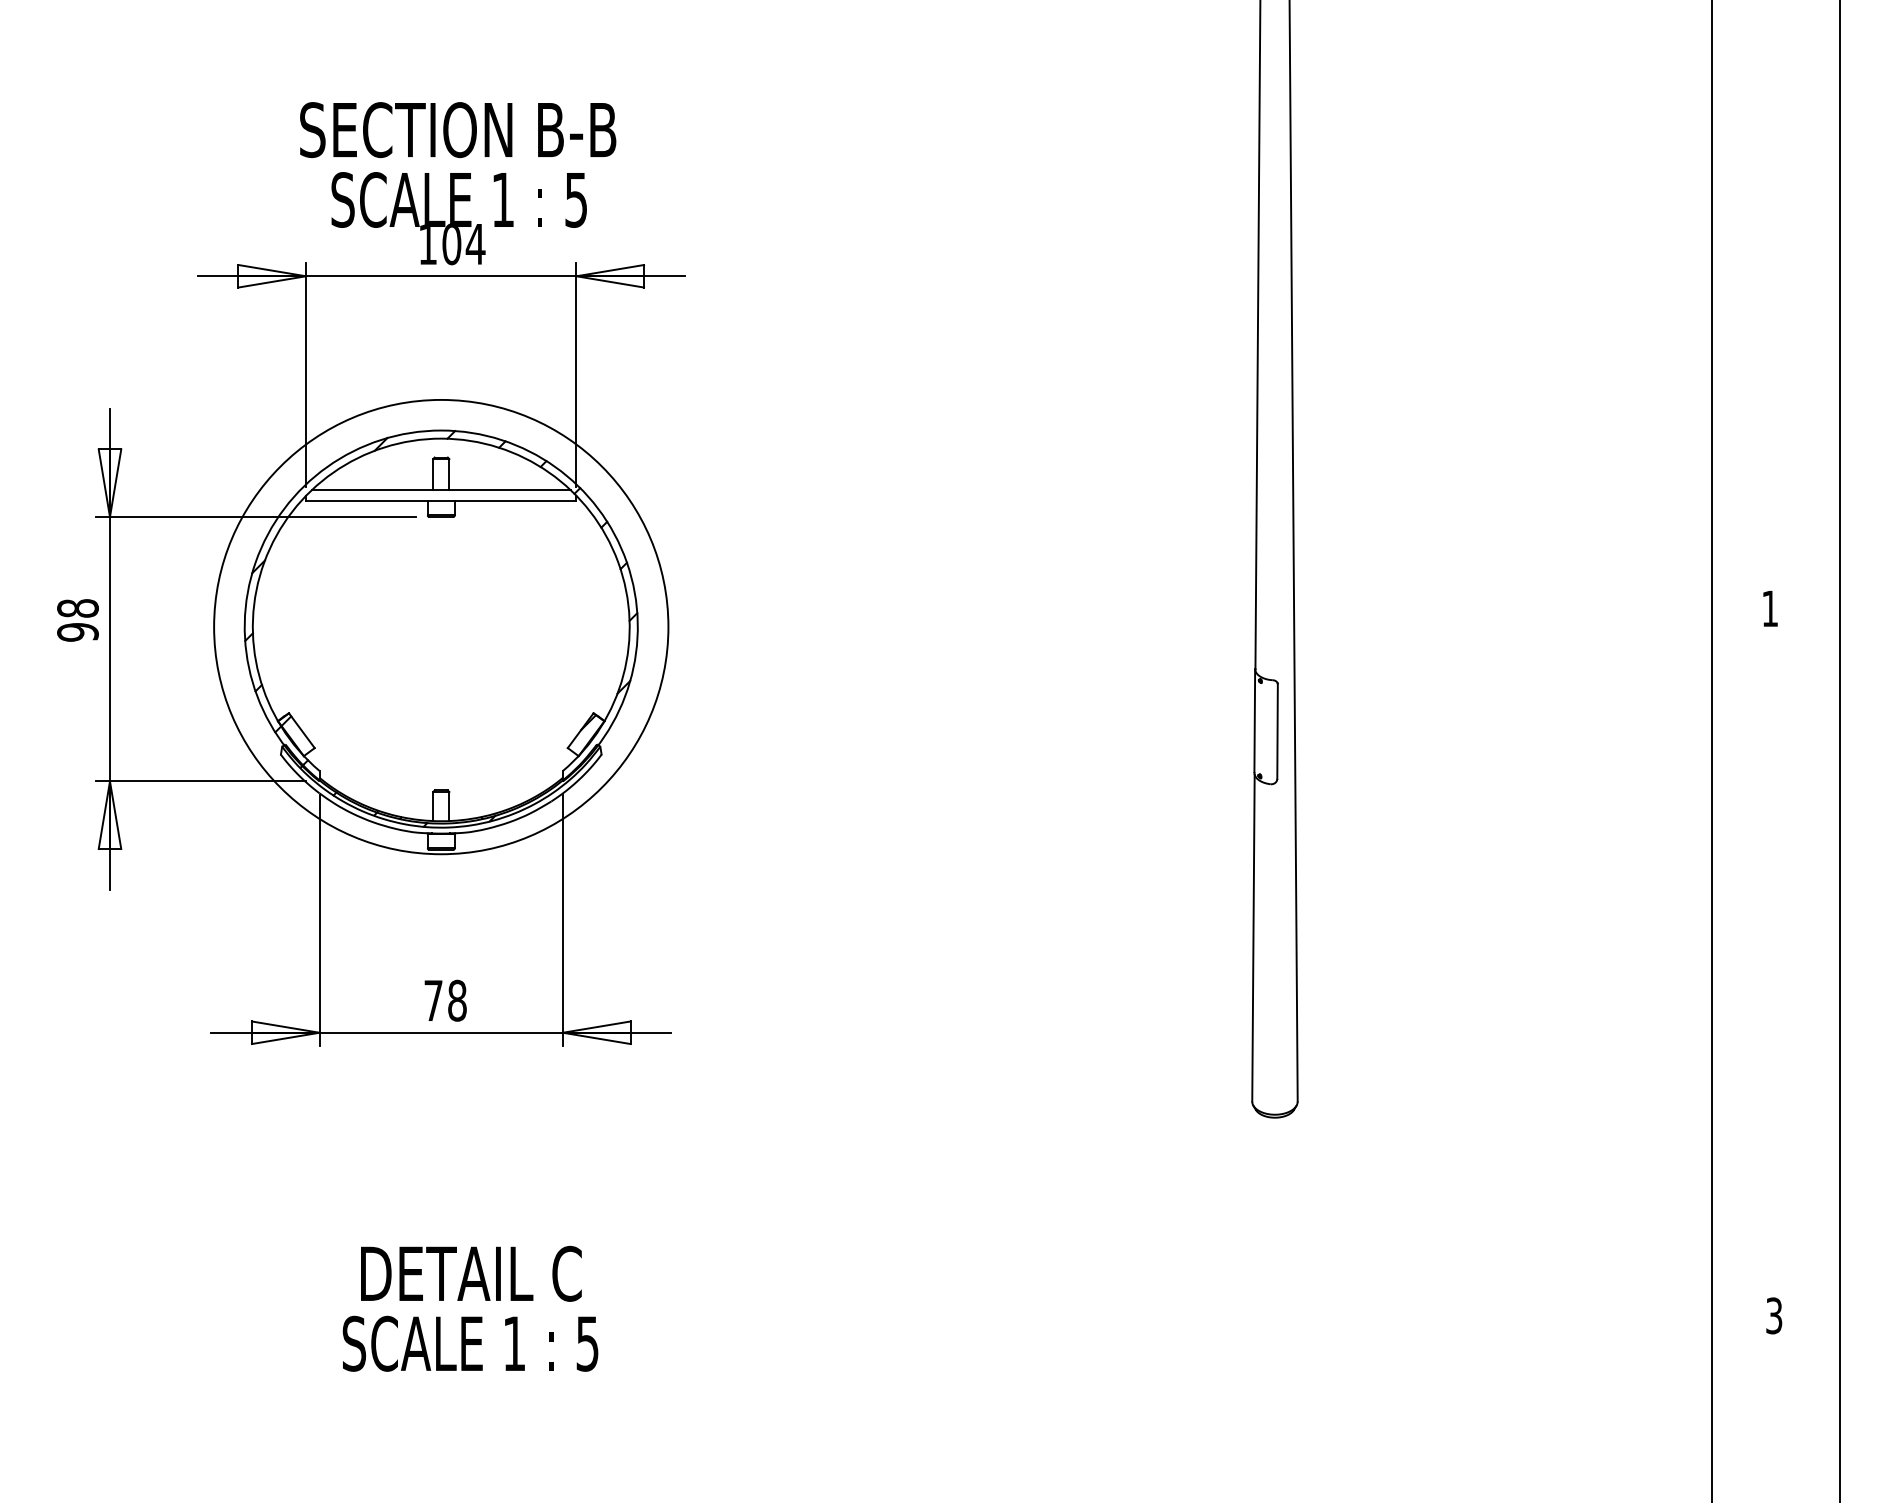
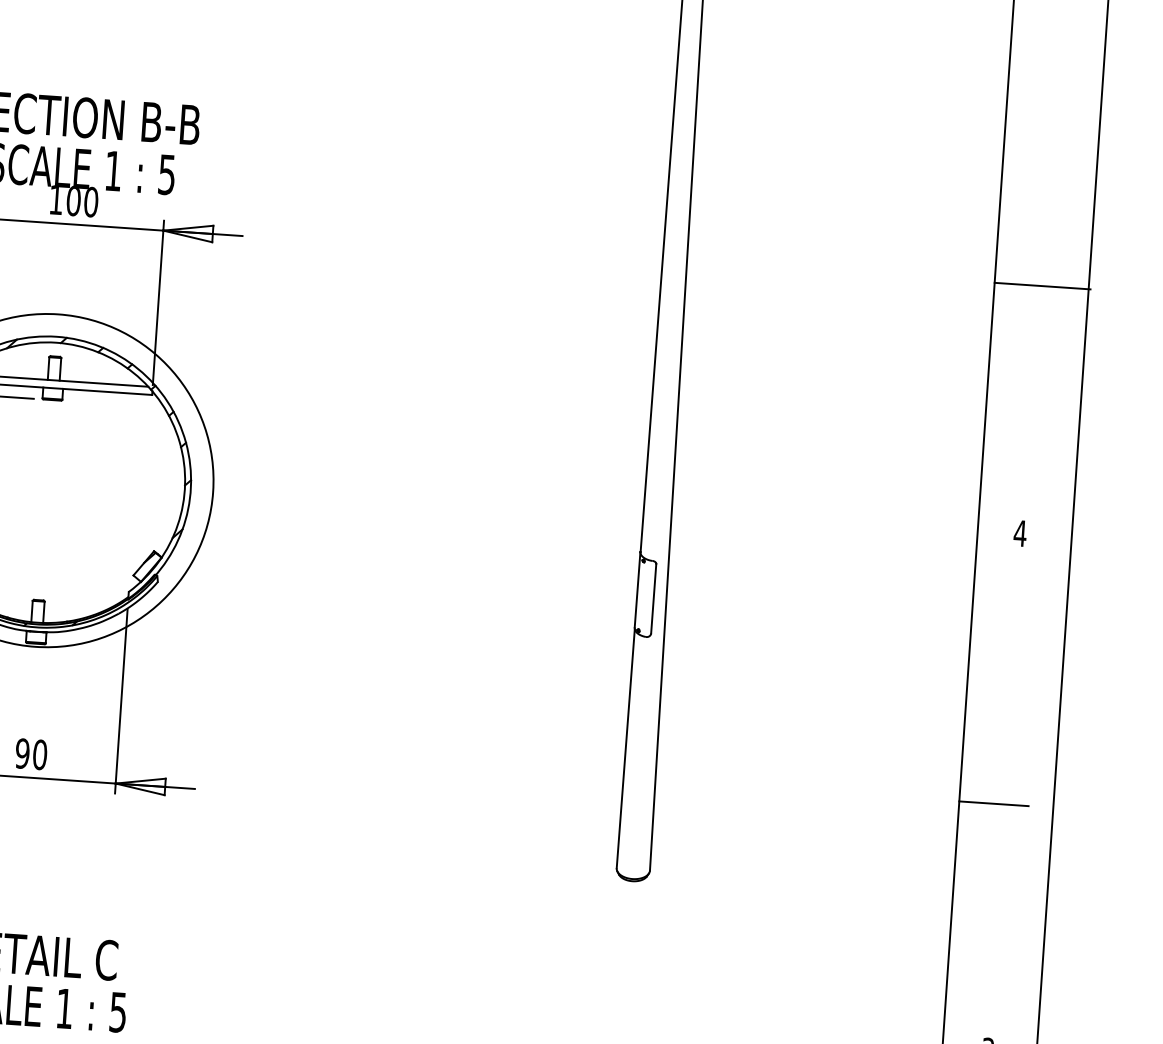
text: (475, 244) -> (91, 202), 104 -> 100
line: (1777, 270) -> (1042, 286), added
text: (1769, 608) -> (1019, 533), 1 -> 4
line: (1759, 978) -> (994, 803), added
text: (445, 1000) -> (31, 754), 78 -> 90

